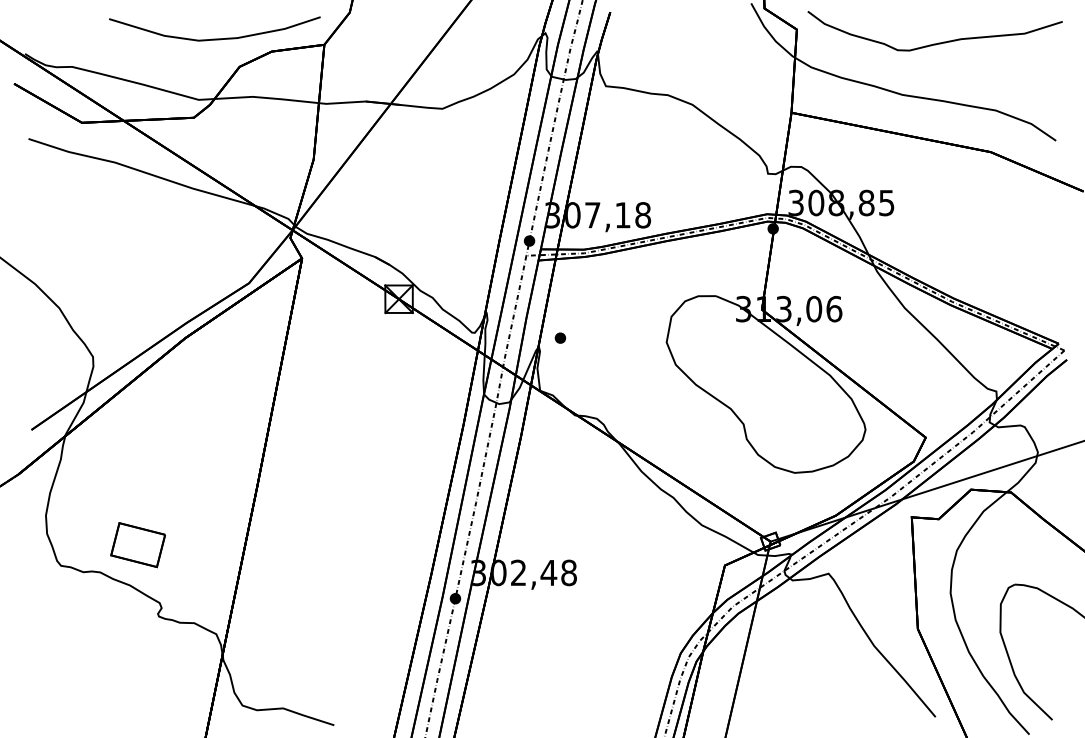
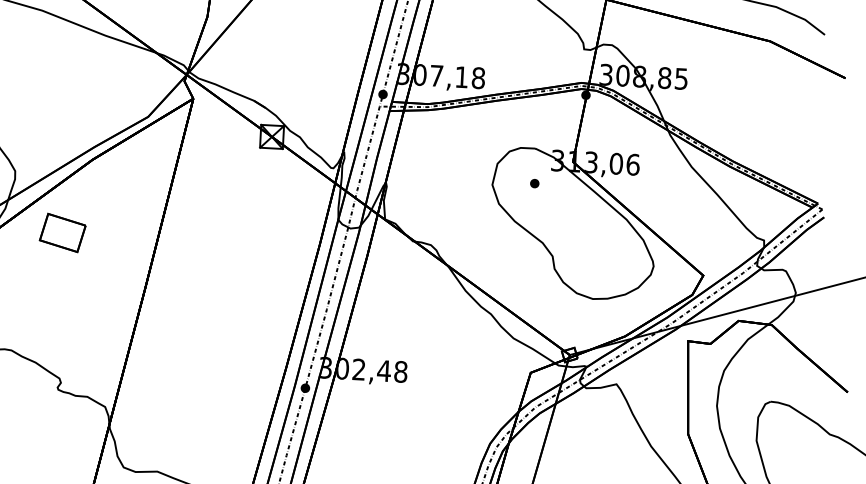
part: (560, 337) -> (534, 183), moved
part: (137, 545) -> (62, 233), moved

